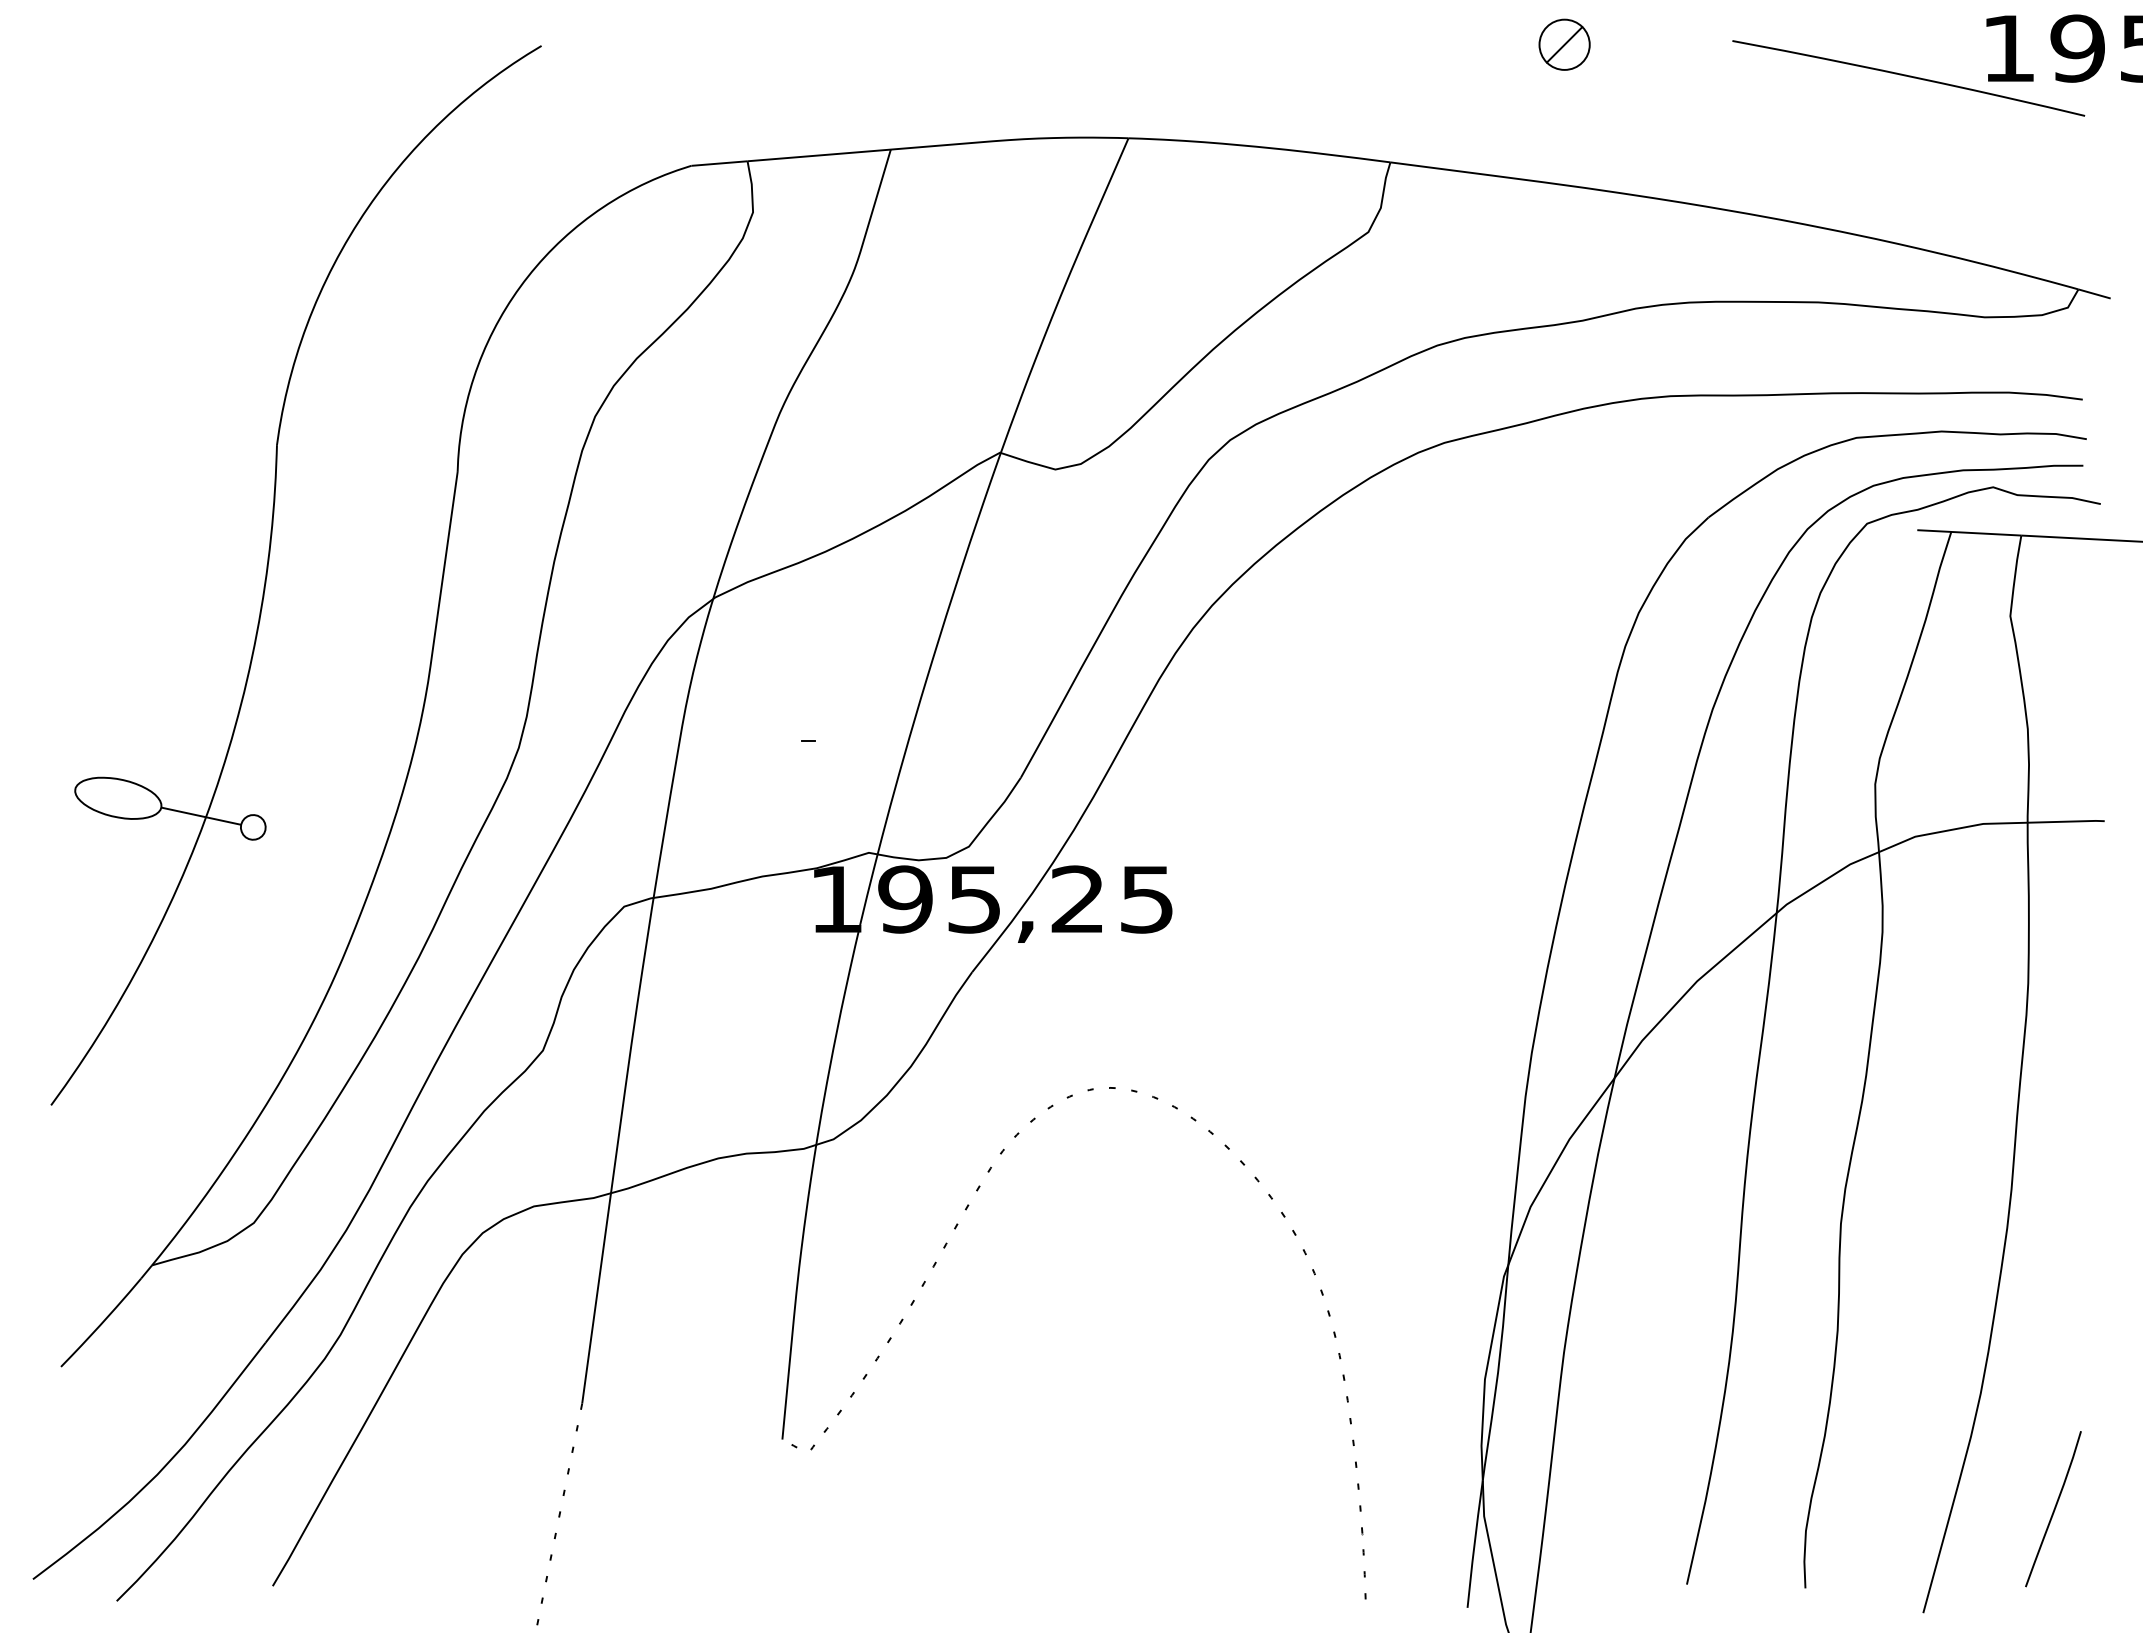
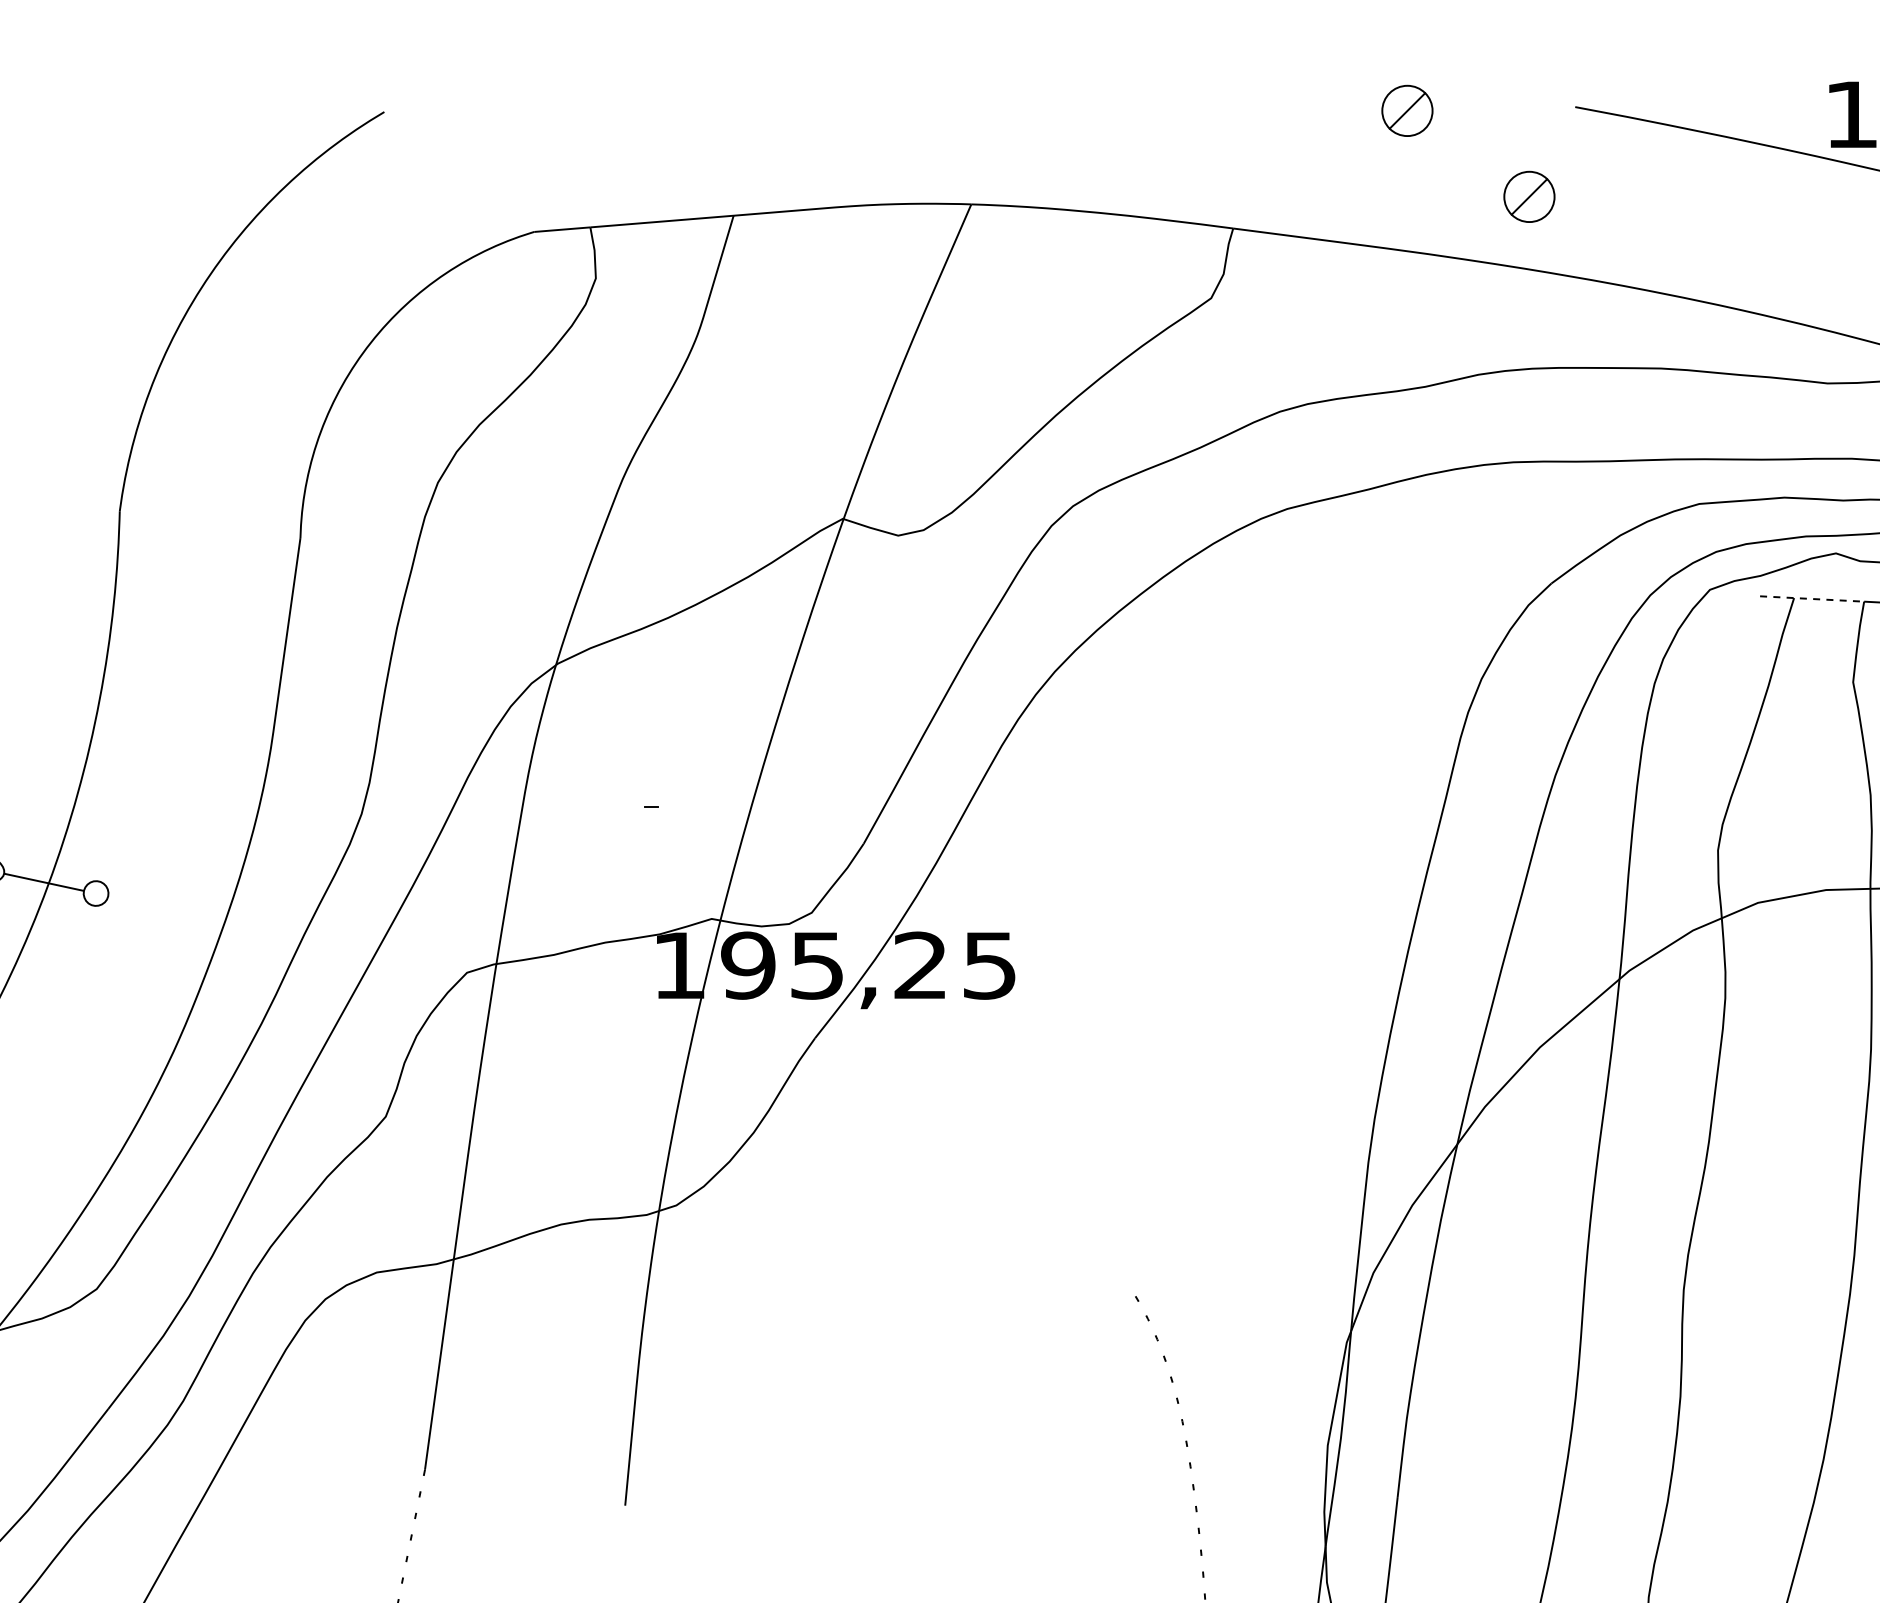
part: (1686, 130) -> (1529, 196), added
line: (1969, 532) -> (1812, 598), solid -> dashed
curve: (956, 1228) -> (799, 1294), removed

